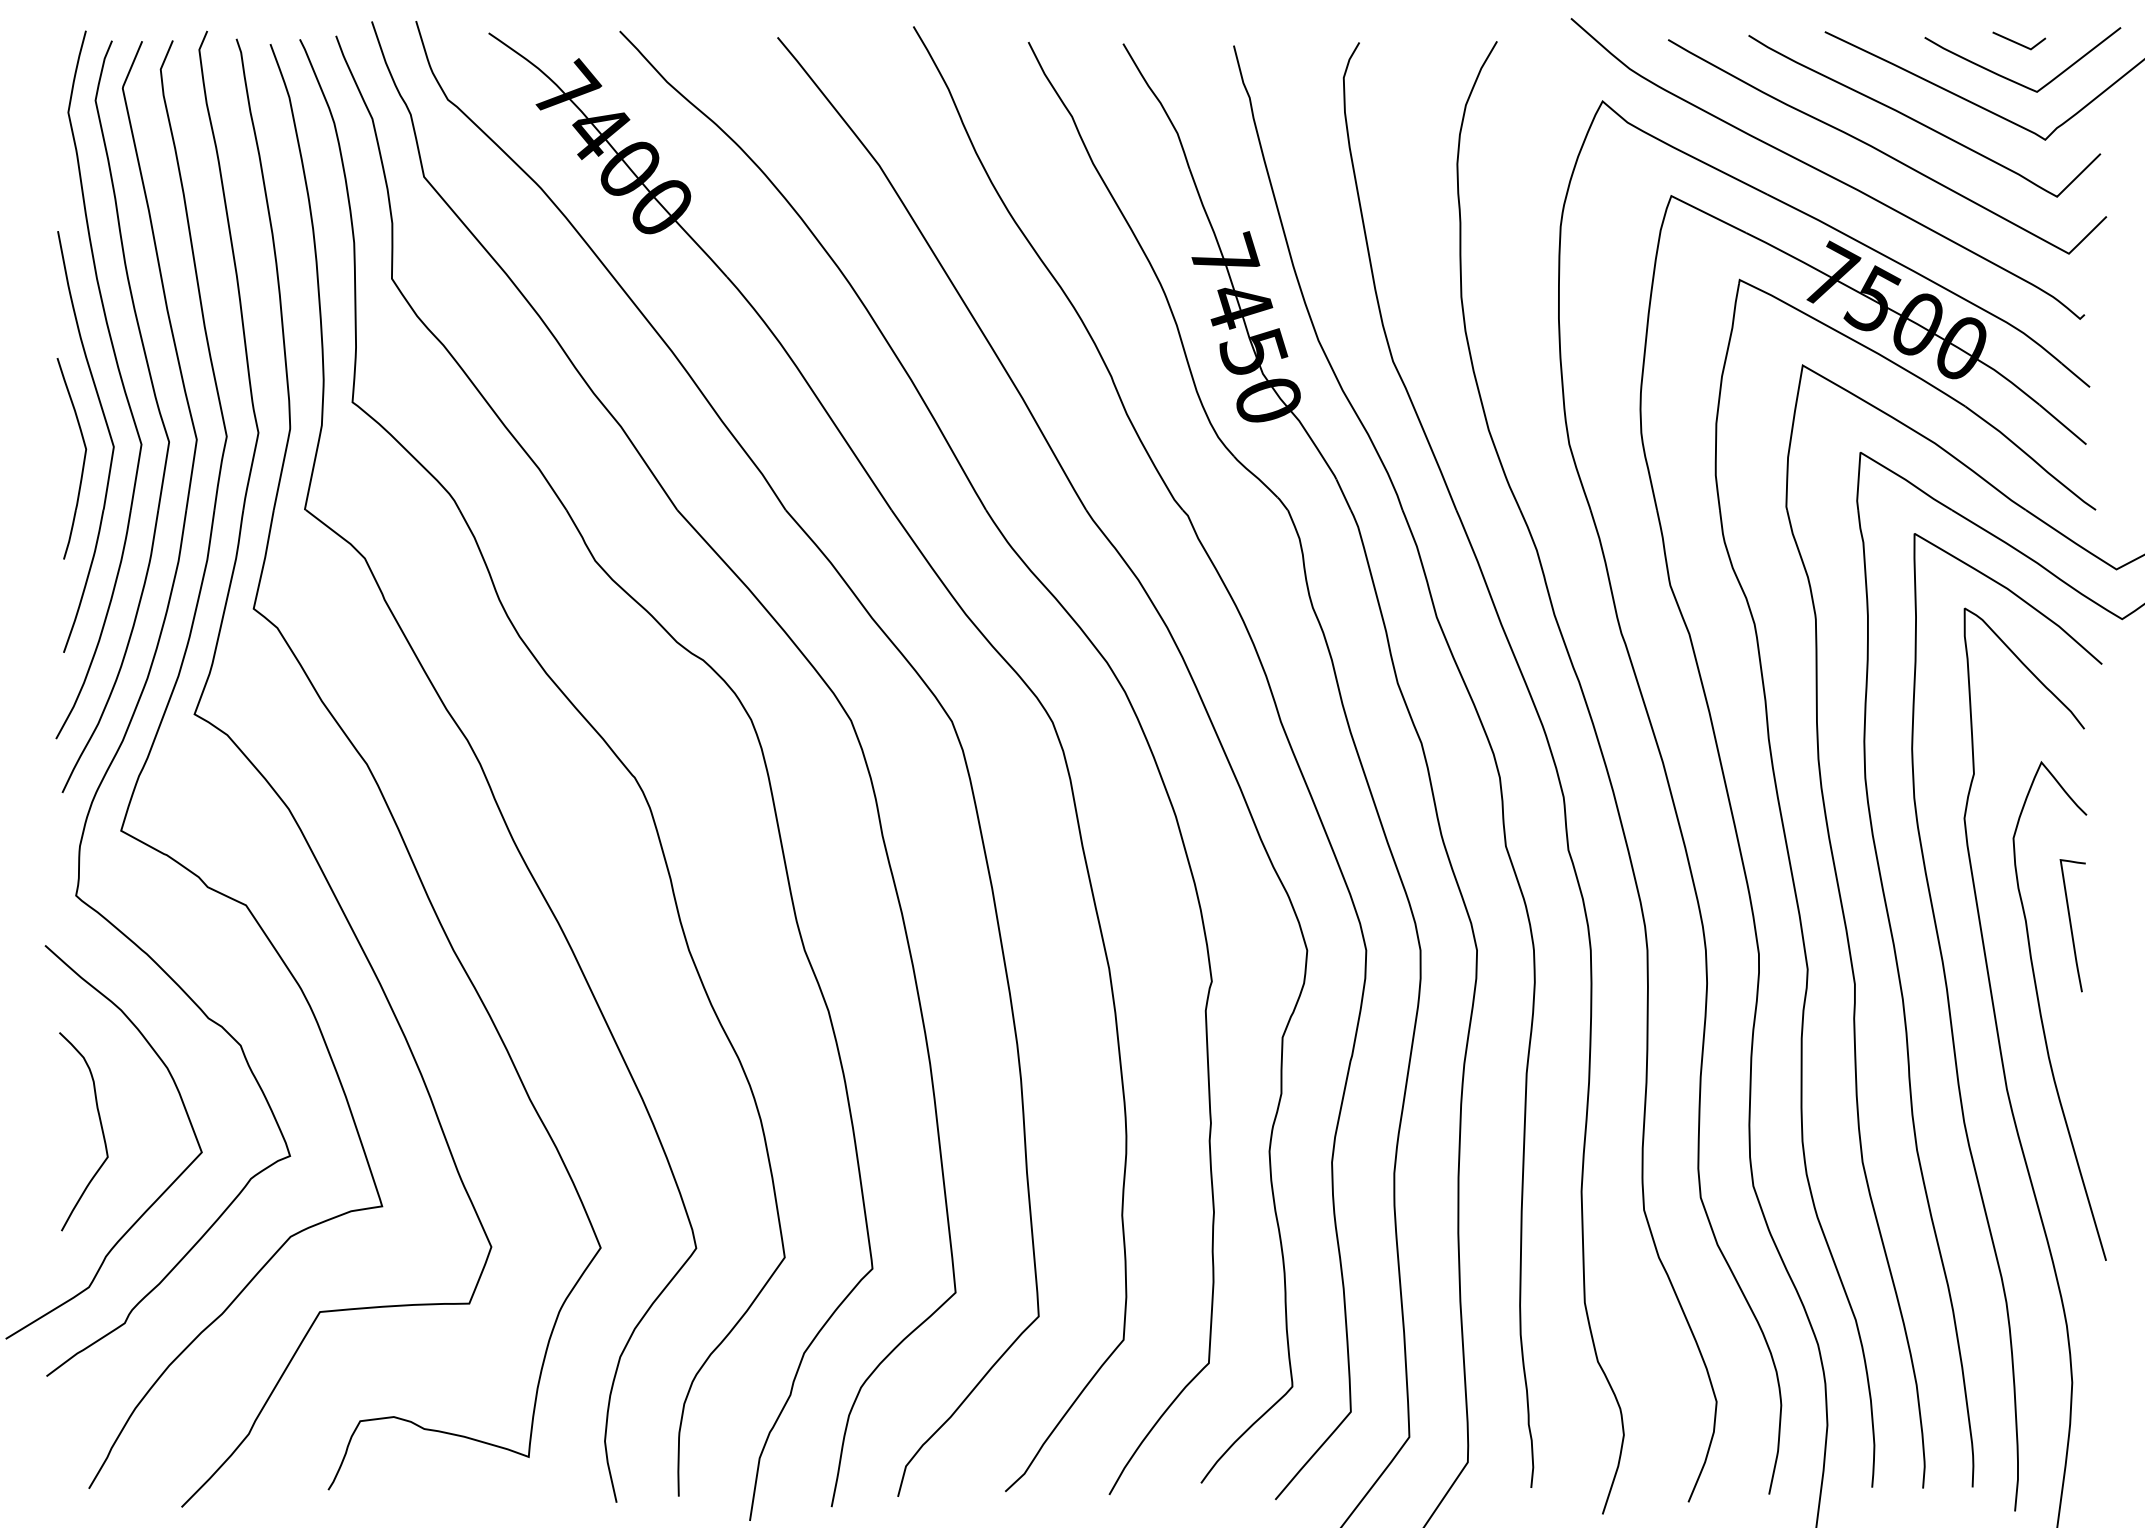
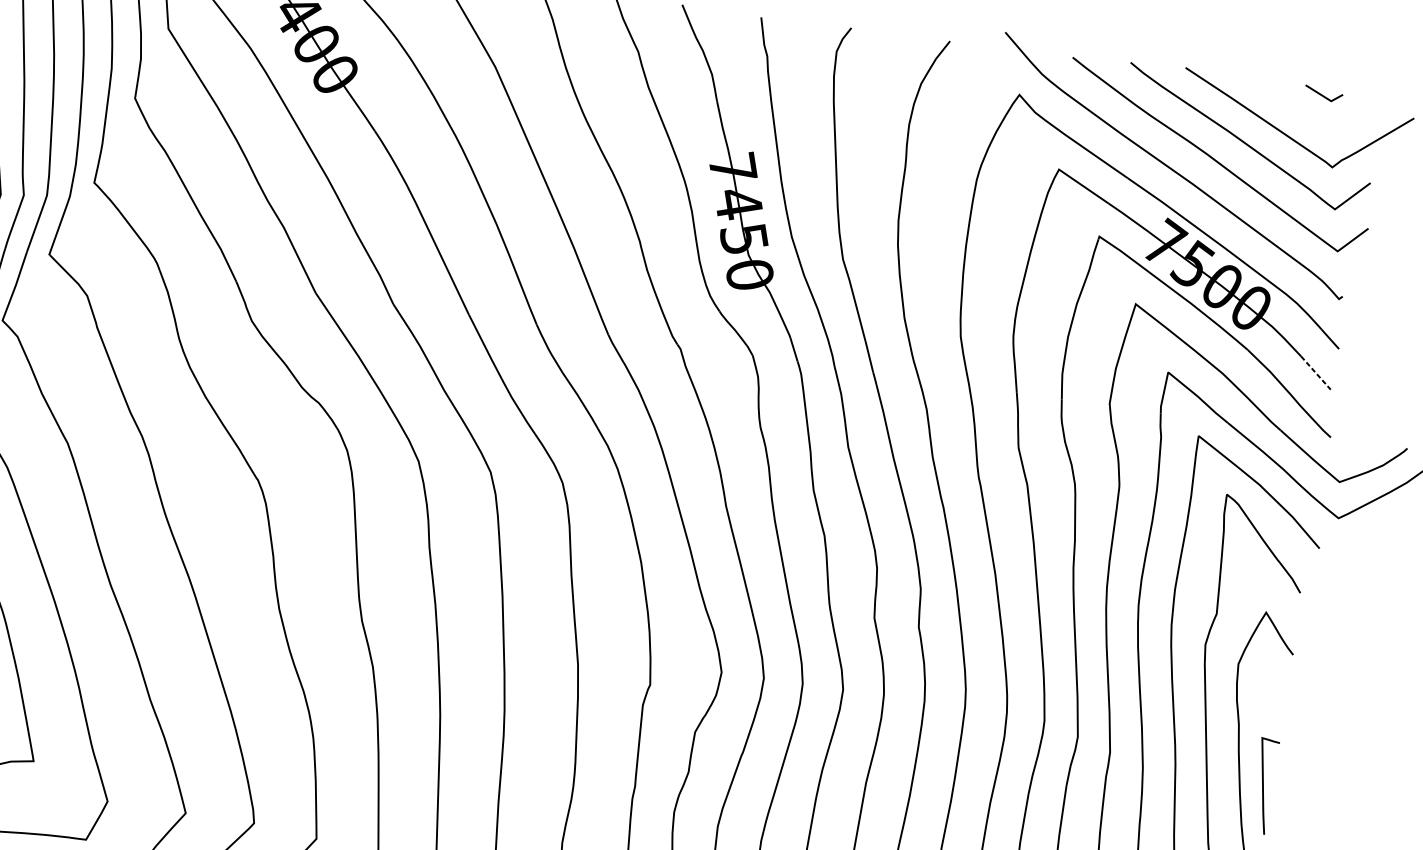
curve: (2016, 81) -> (1317, 122), removed
line: (2062, 424) -> (1315, 372), solid -> dashed
curve: (2071, 925) -> (1263, 786), moved

